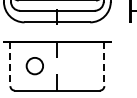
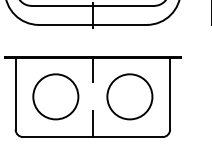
line: (10, 64) -> (15, 94), dashed -> solid
line: (104, 64) -> (170, 94), dashed -> solid
circle: (34, 65) -> (55, 95), size x1.67
circle: (79, 65) -> (129, 95), added

